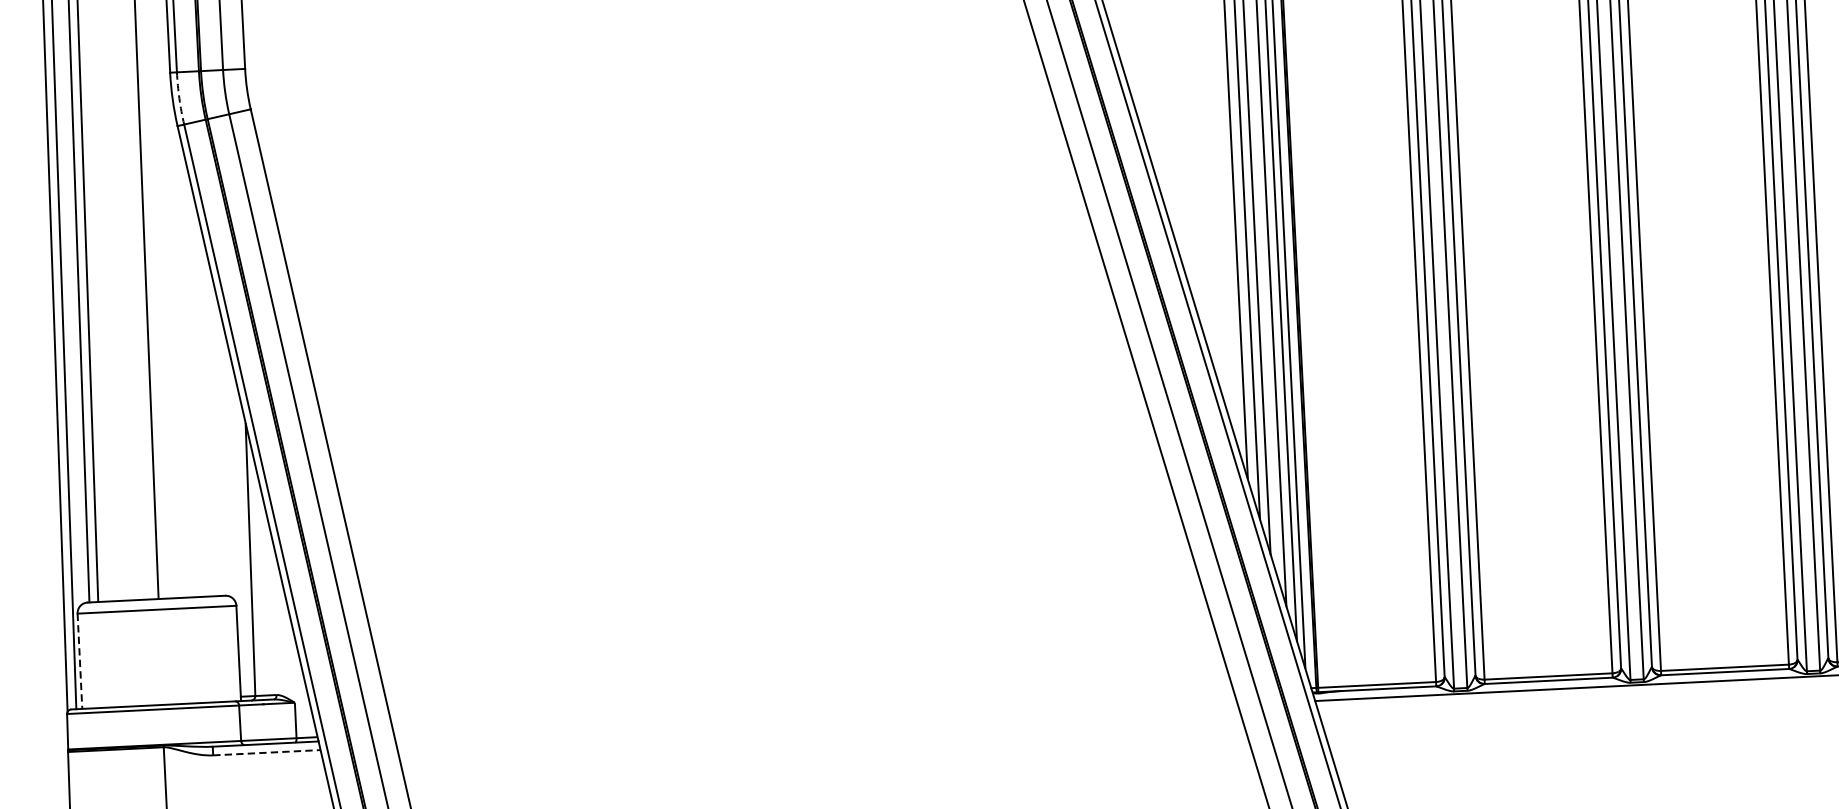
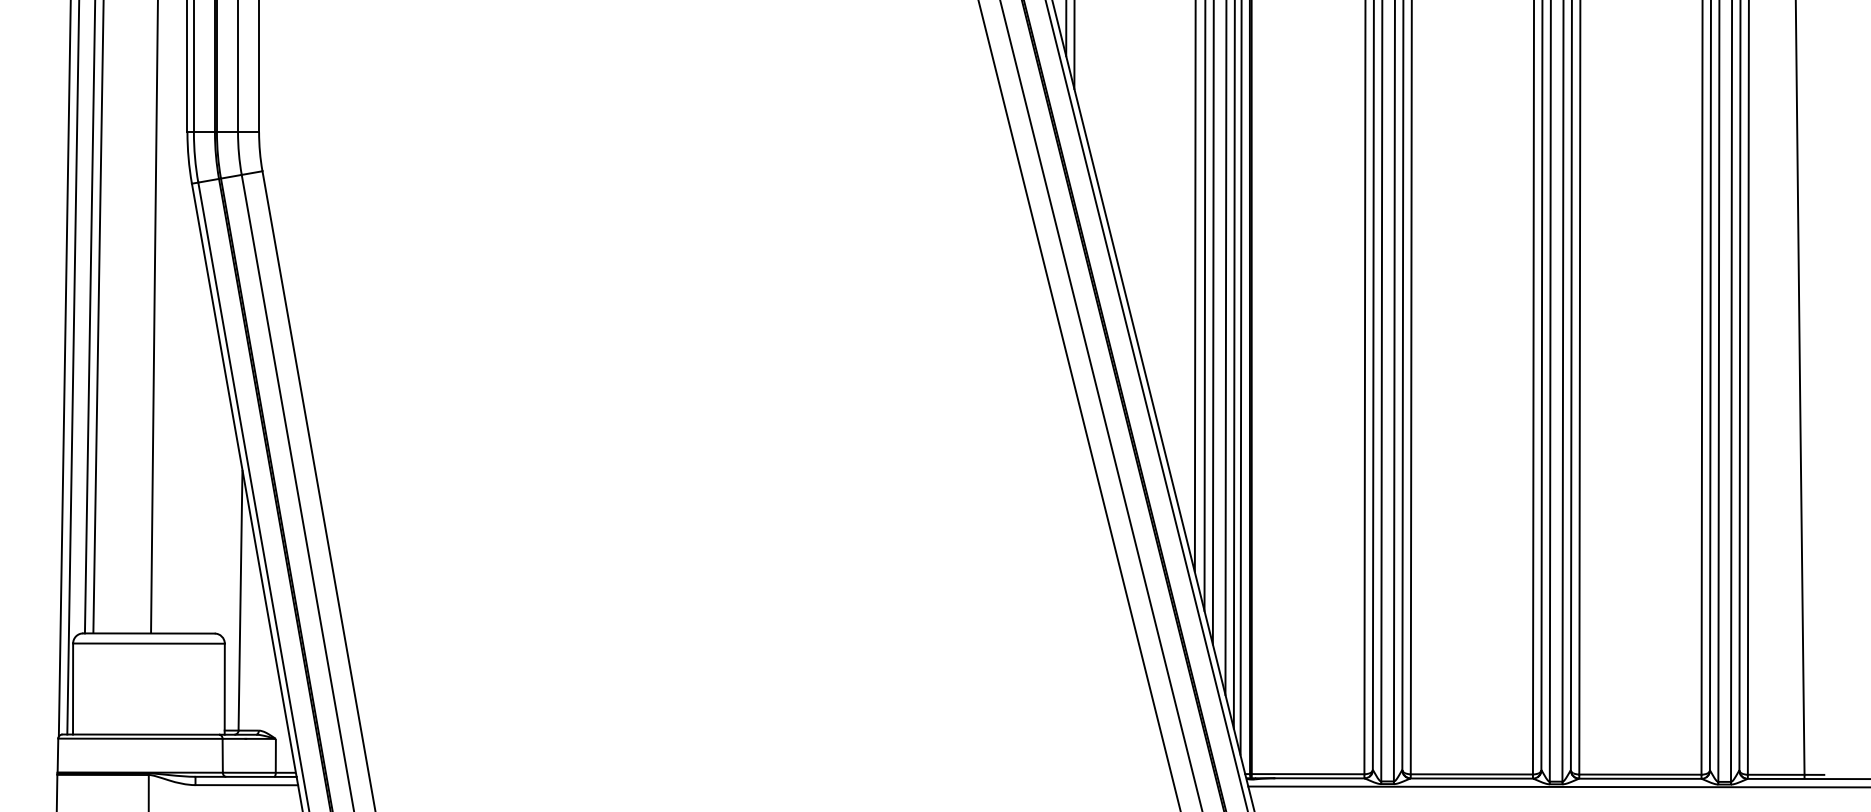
arc: (179, 98) -> (195, 157), dashed -> solid
line: (80, 661) -> (73, 689), dashed -> solid
line: (267, 753) -> (247, 785), dashed -> solid

